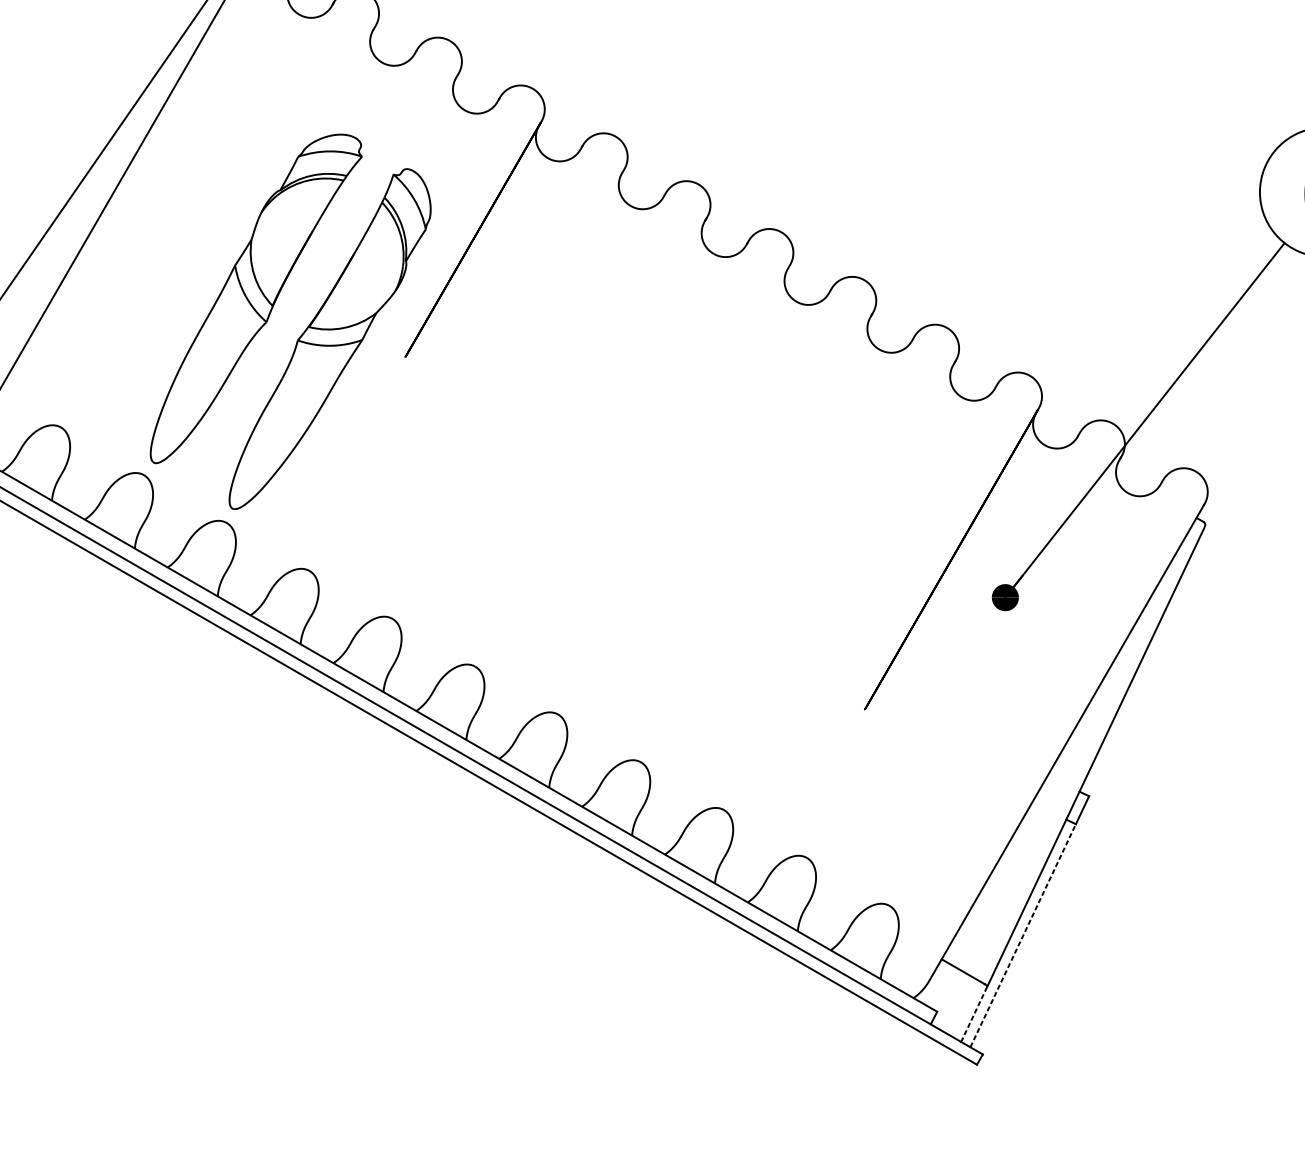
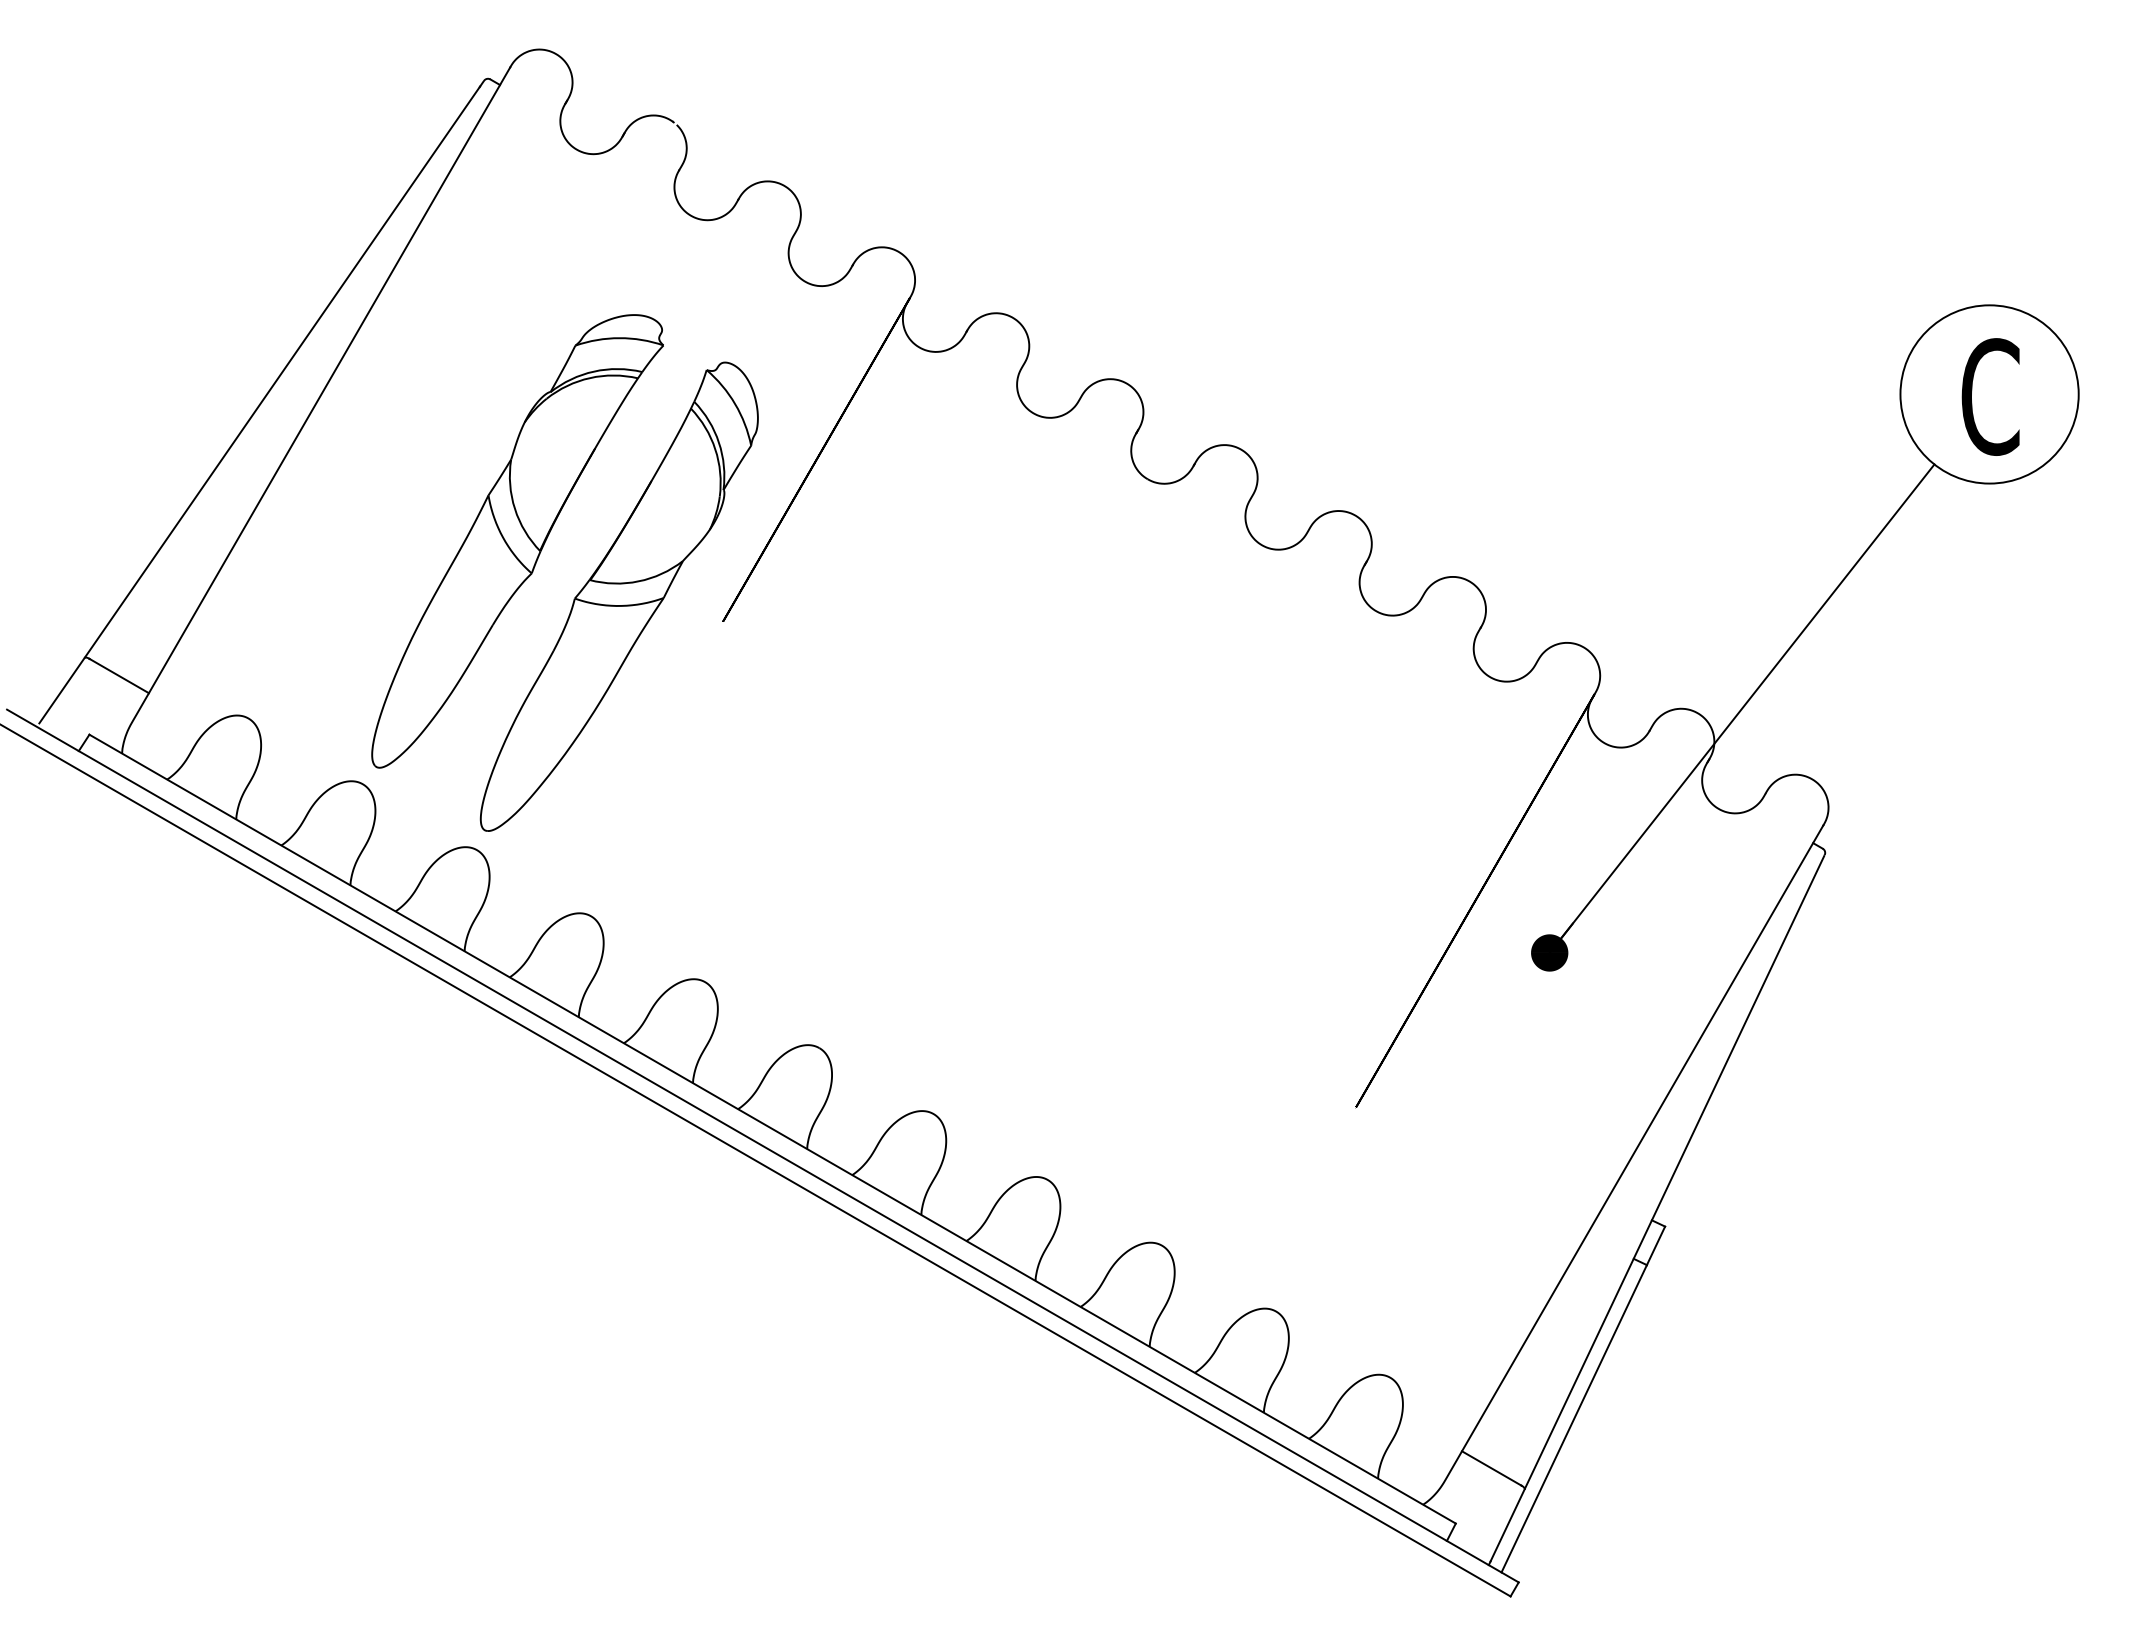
line: (1023, 935) -> (1574, 1418), dashed -> solid
line: (974, 1013) -> (1507, 1525), dashed -> solid

